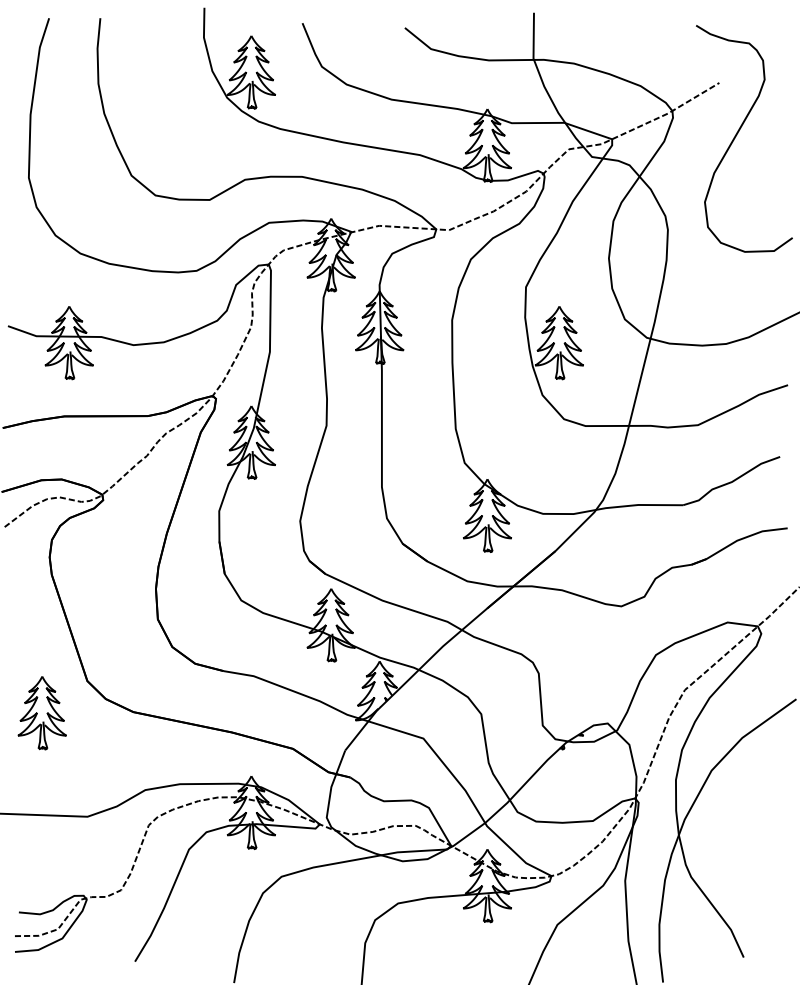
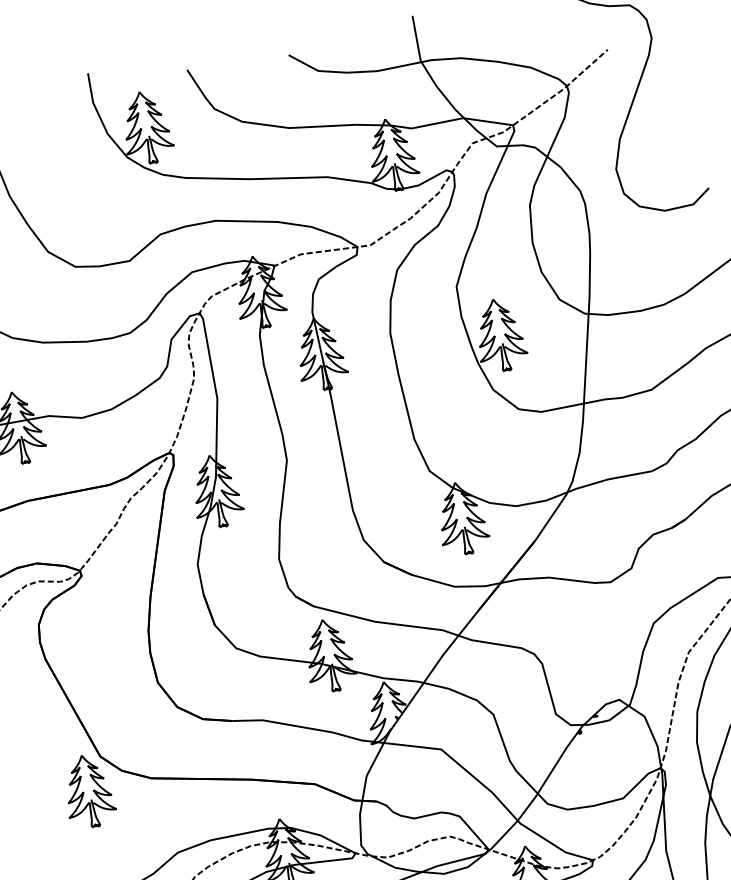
part: (41, 713) -> (87, 791), moved

